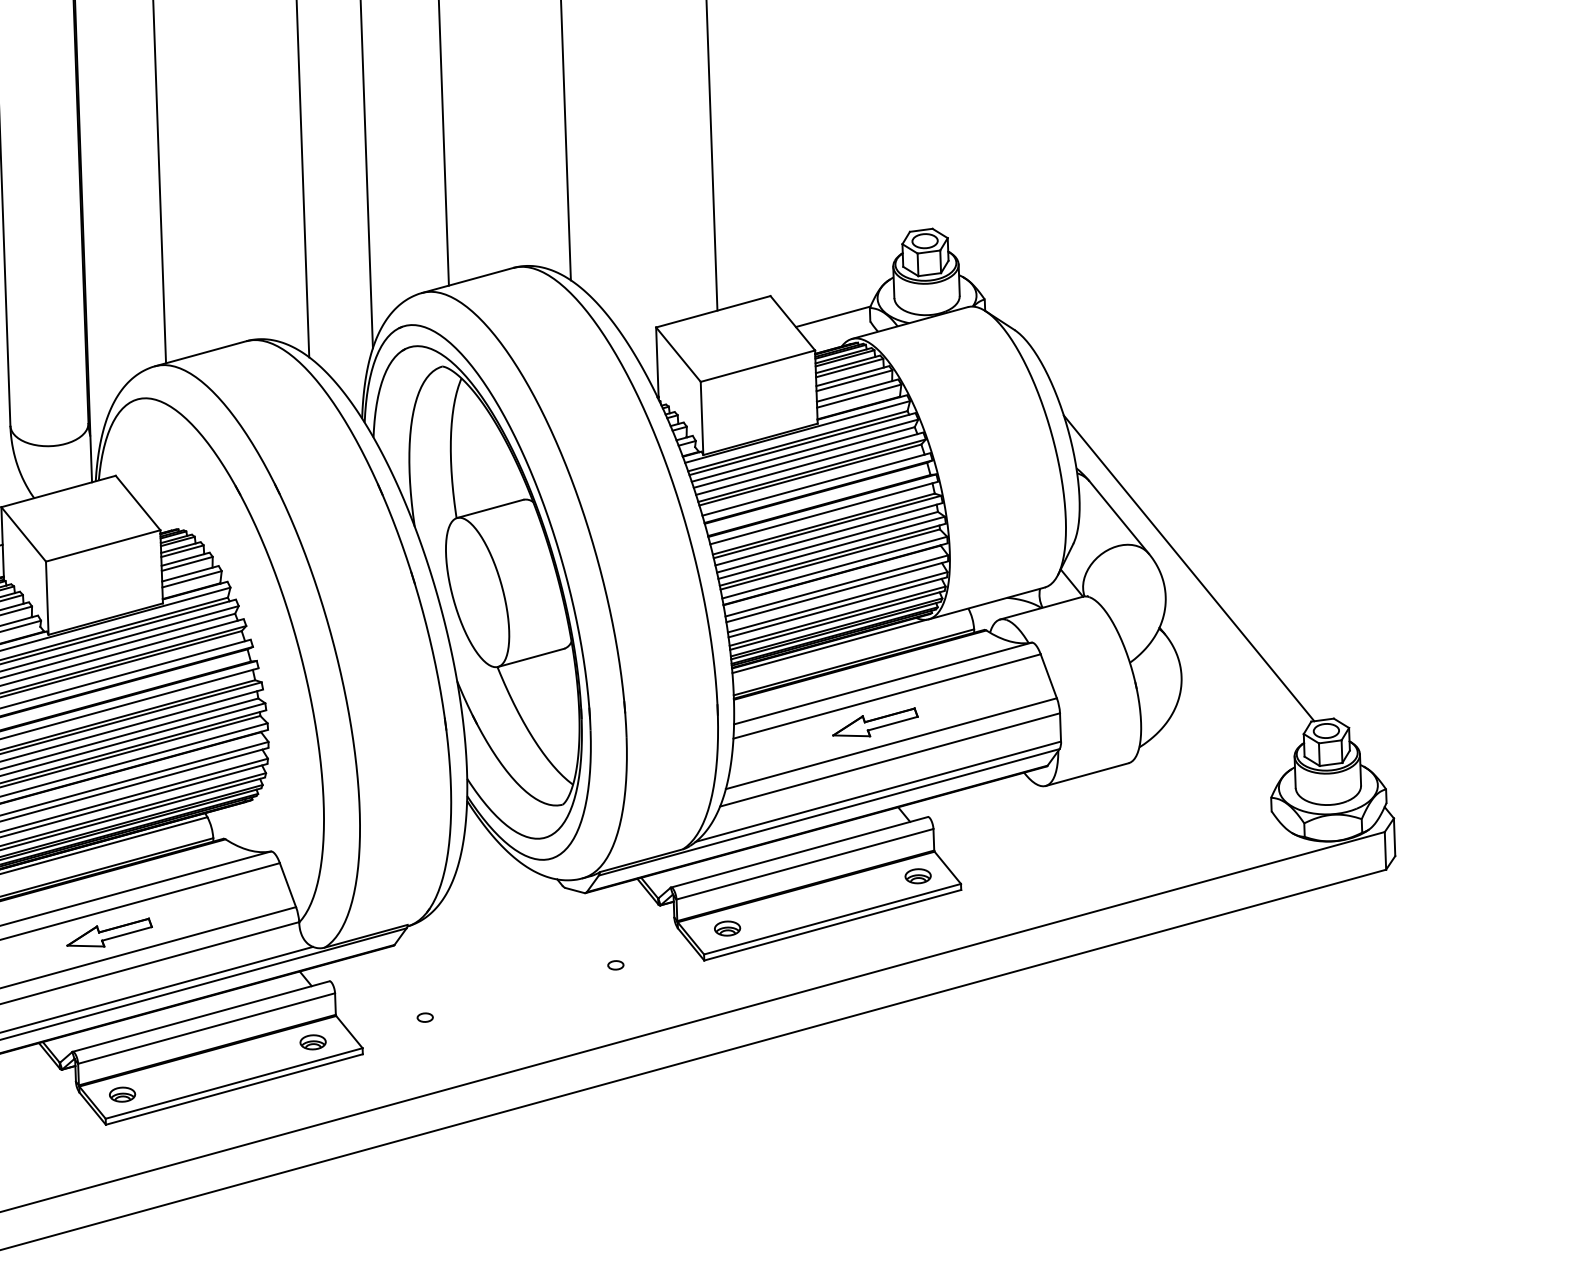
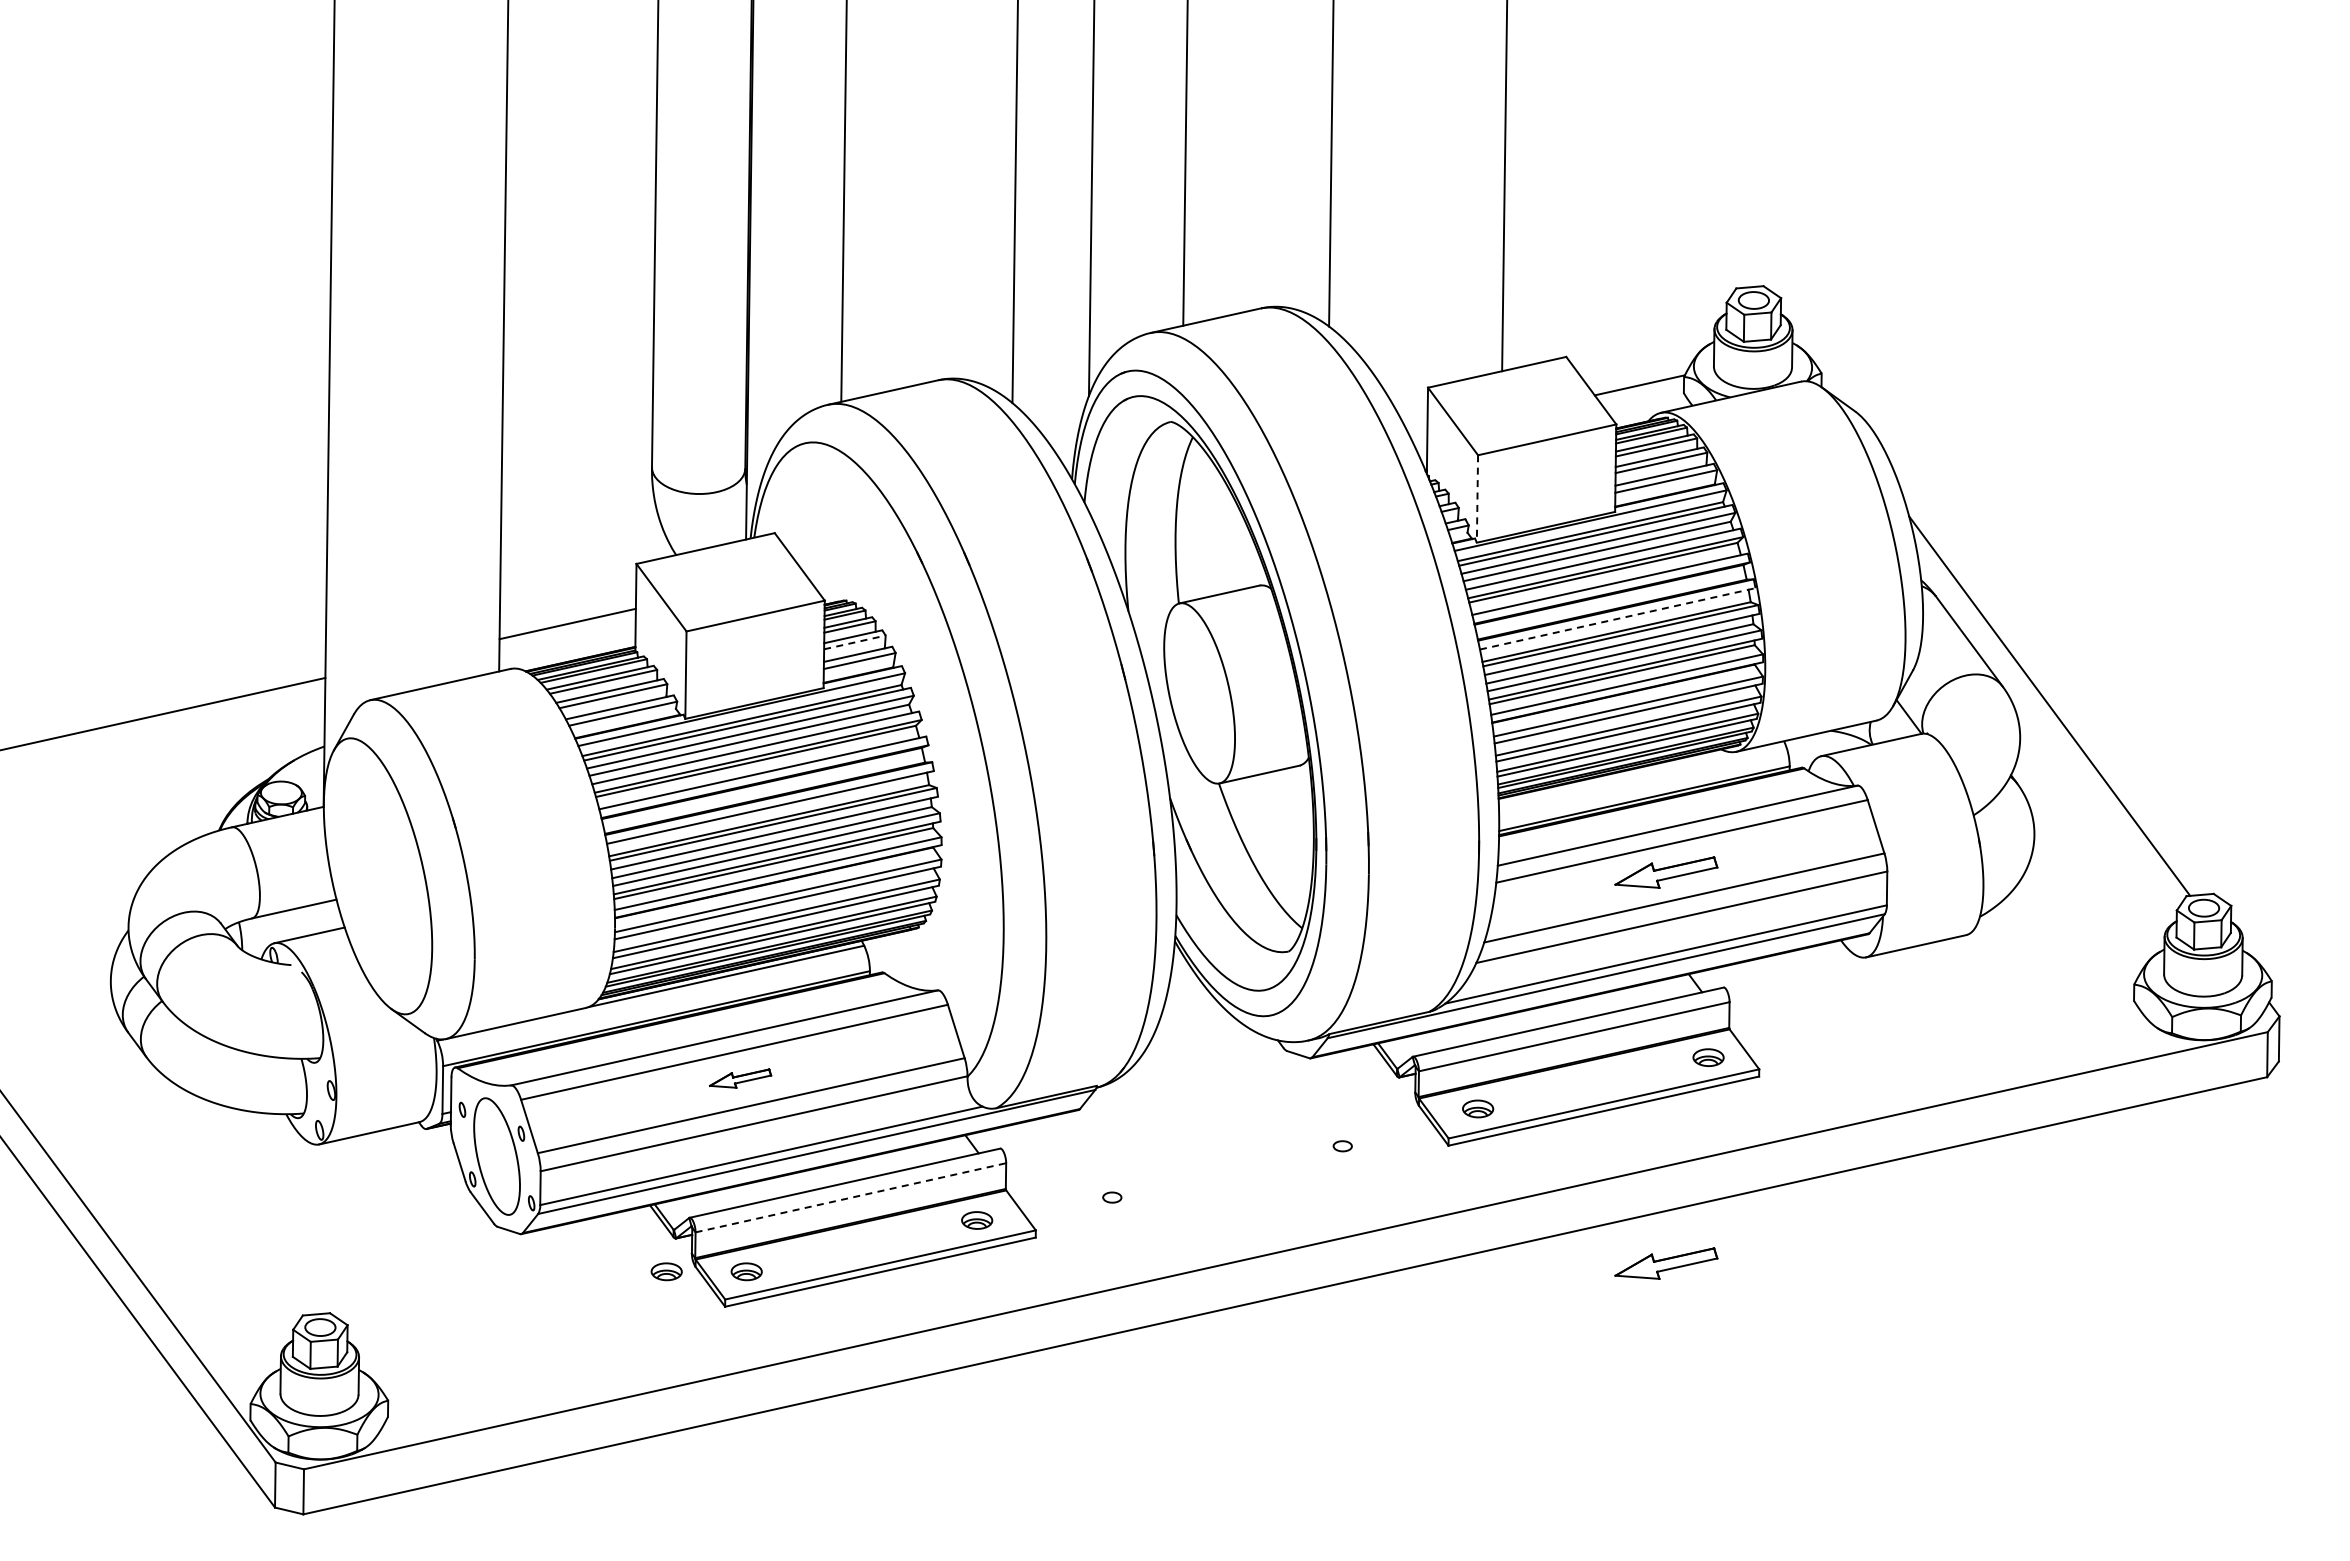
line: (702, 418) -> (1477, 498), solid -> dashed
line: (824, 512) -> (1618, 618), solid -> dashed
line: (186, 563) -> (854, 642), solid -> dashed
line: (828, 646) -> (1615, 778), removed
part: (109, 933) -> (740, 1078), size x0.6
line: (207, 1028) -> (851, 1197), solid -> dashed
part: (891, 1050) -> (1666, 1263), added
part: (55, 1097) -> (666, 1271), added

